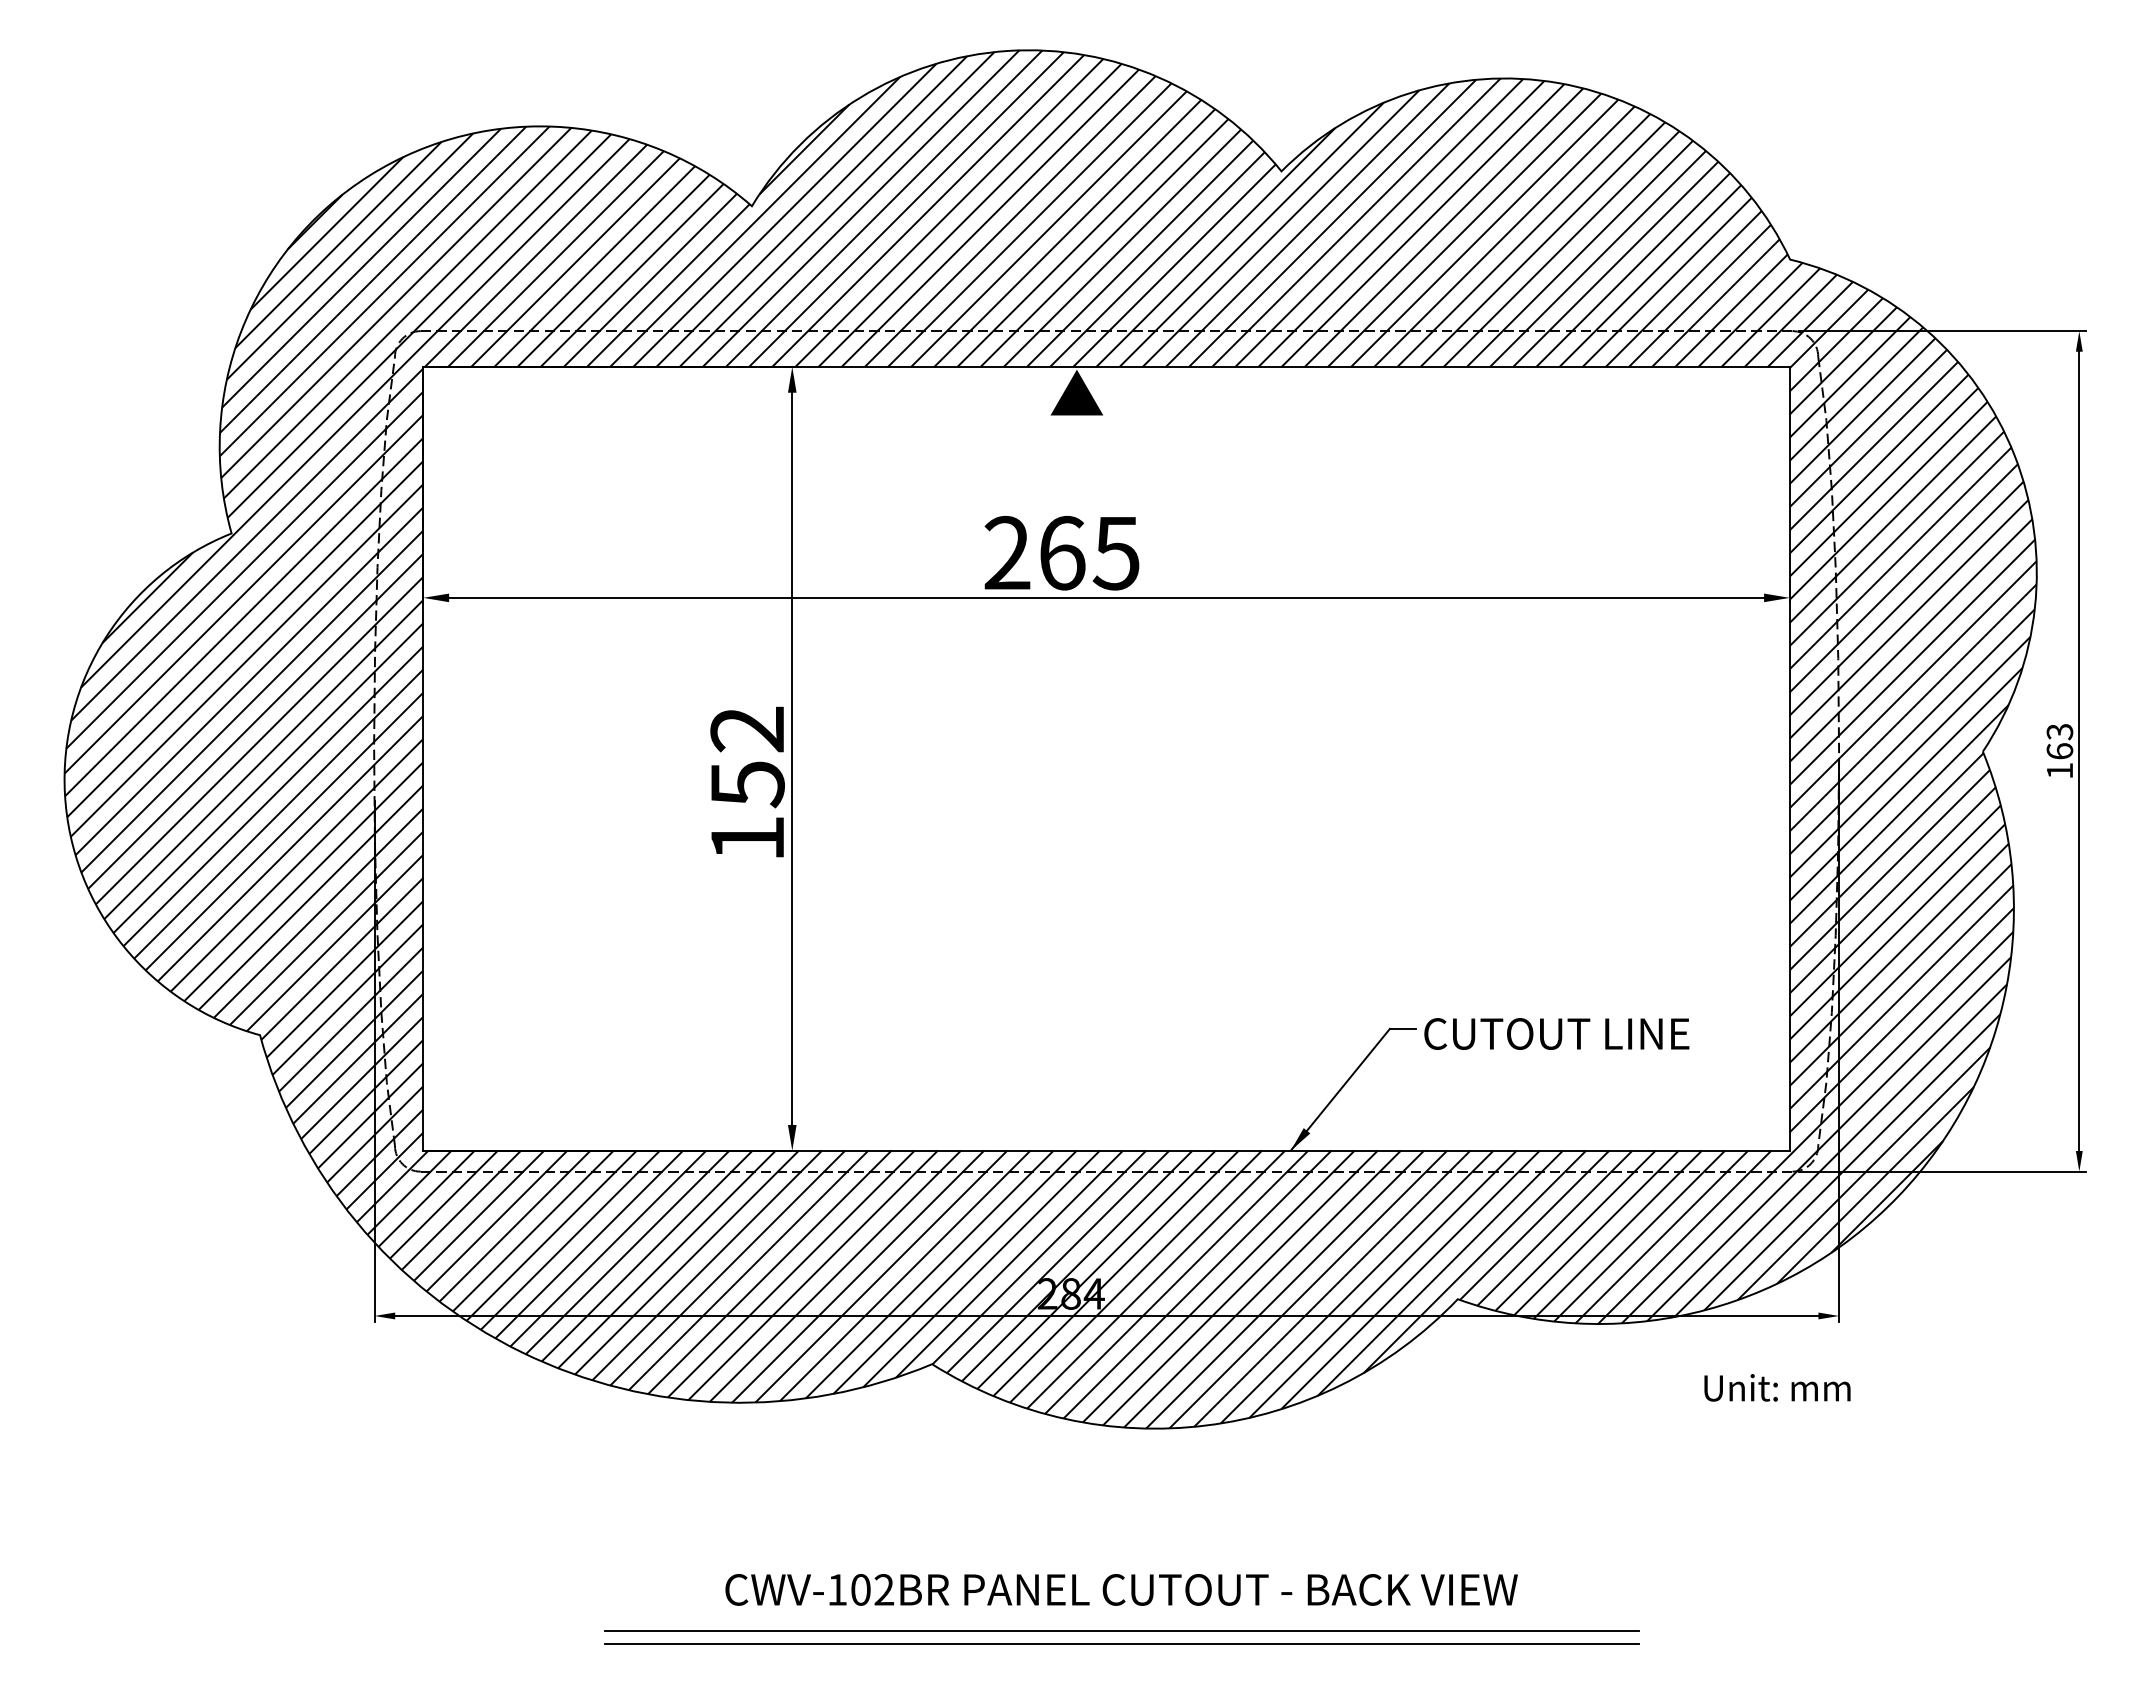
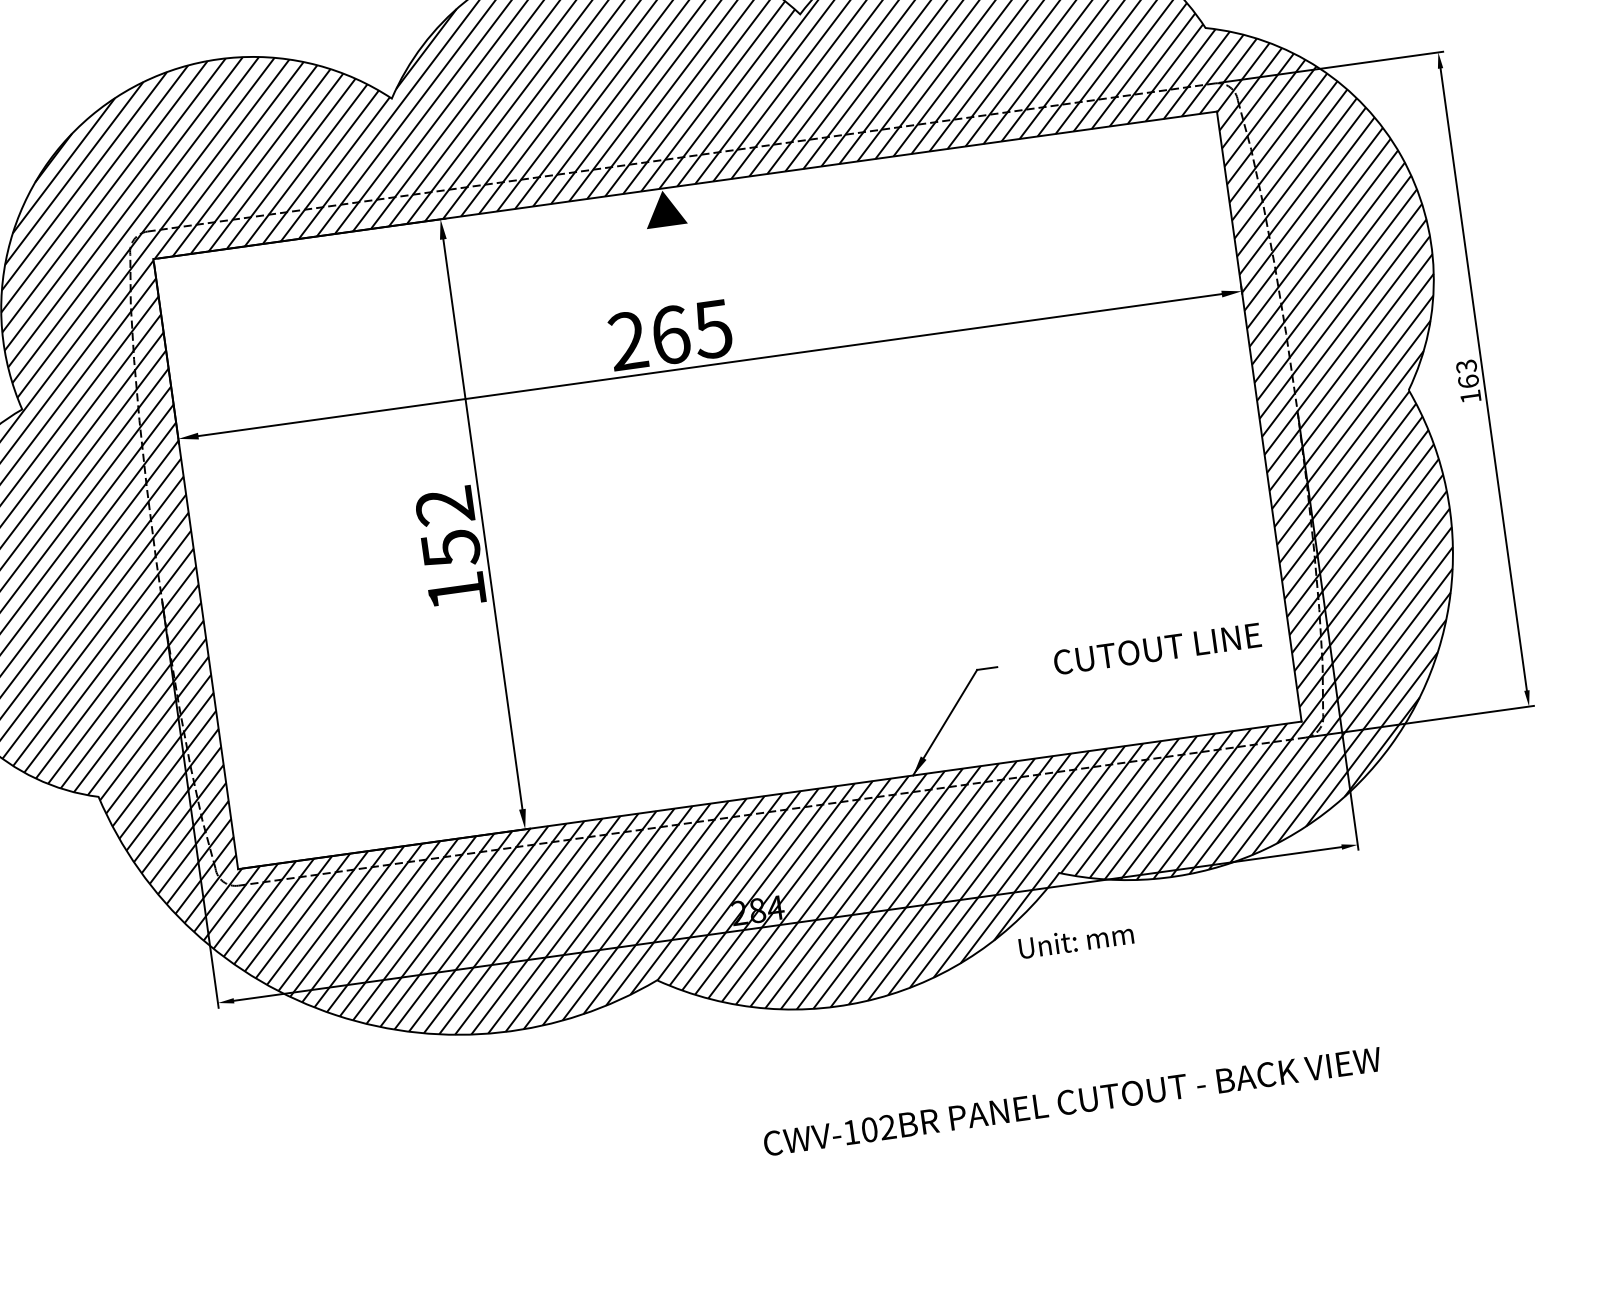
text: (1556, 1033) -> (1157, 648), moved
text: (1777, 1387) -> (1076, 940), moved
text: (1121, 1589) -> (1072, 1101), moved
line: (1121, 1630) -> (833, 1167), removed
line: (1121, 1643) -> (834, 1177), removed

